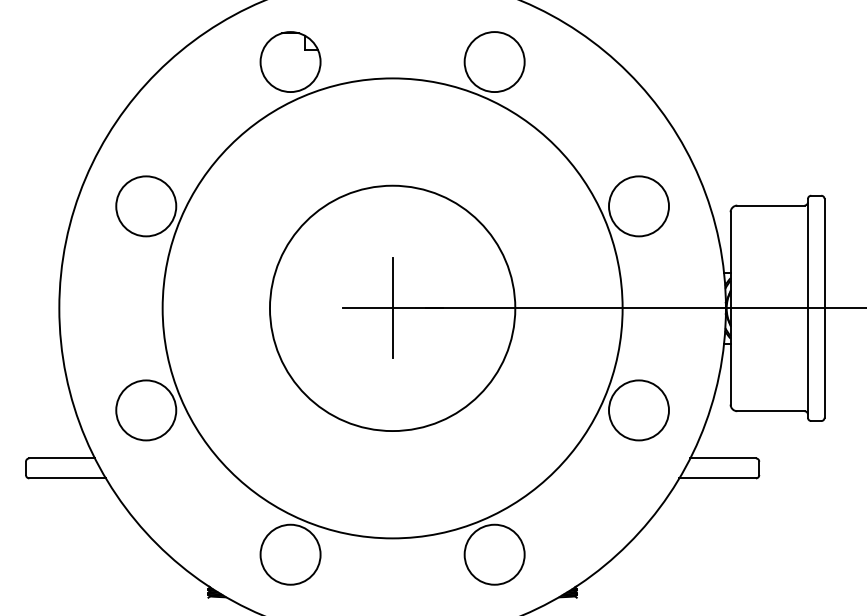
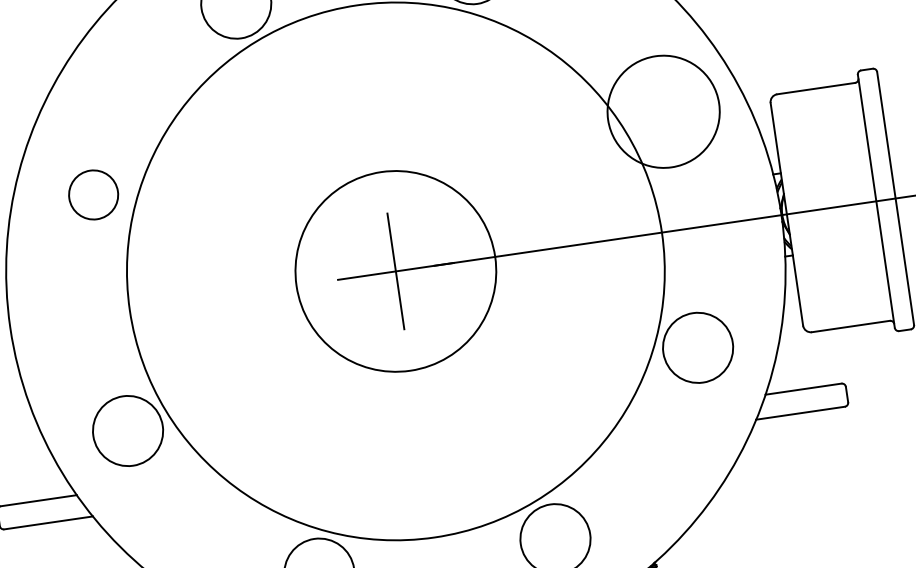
circle: (146, 206) -> (93, 195), size x0.7
circle: (638, 206) -> (663, 112), size x1.6
circle: (392, 308) -> (395, 271), size x0.7

